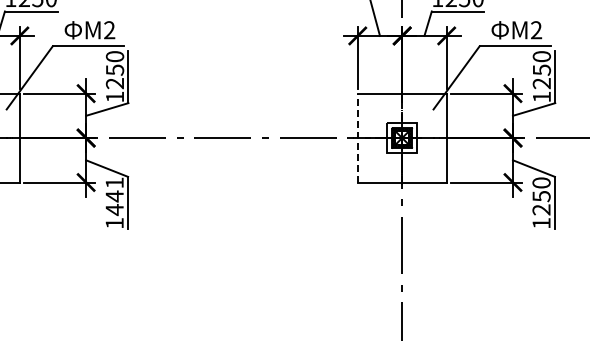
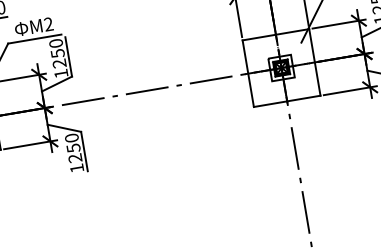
line: (357, 137) -> (248, 73), dashed -> solid
text: (114, 196) -> (73, 148), 1441 -> 1250

